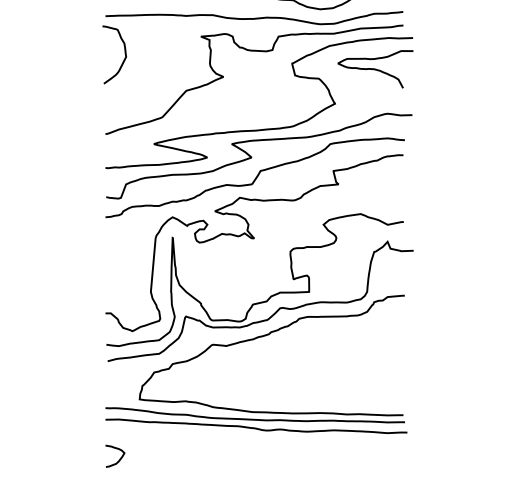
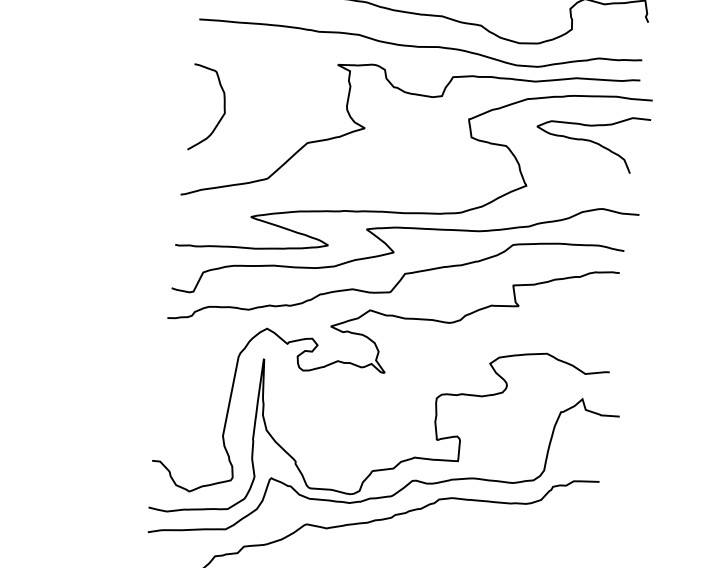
curve: (124, 53) -> (222, 107), moved

